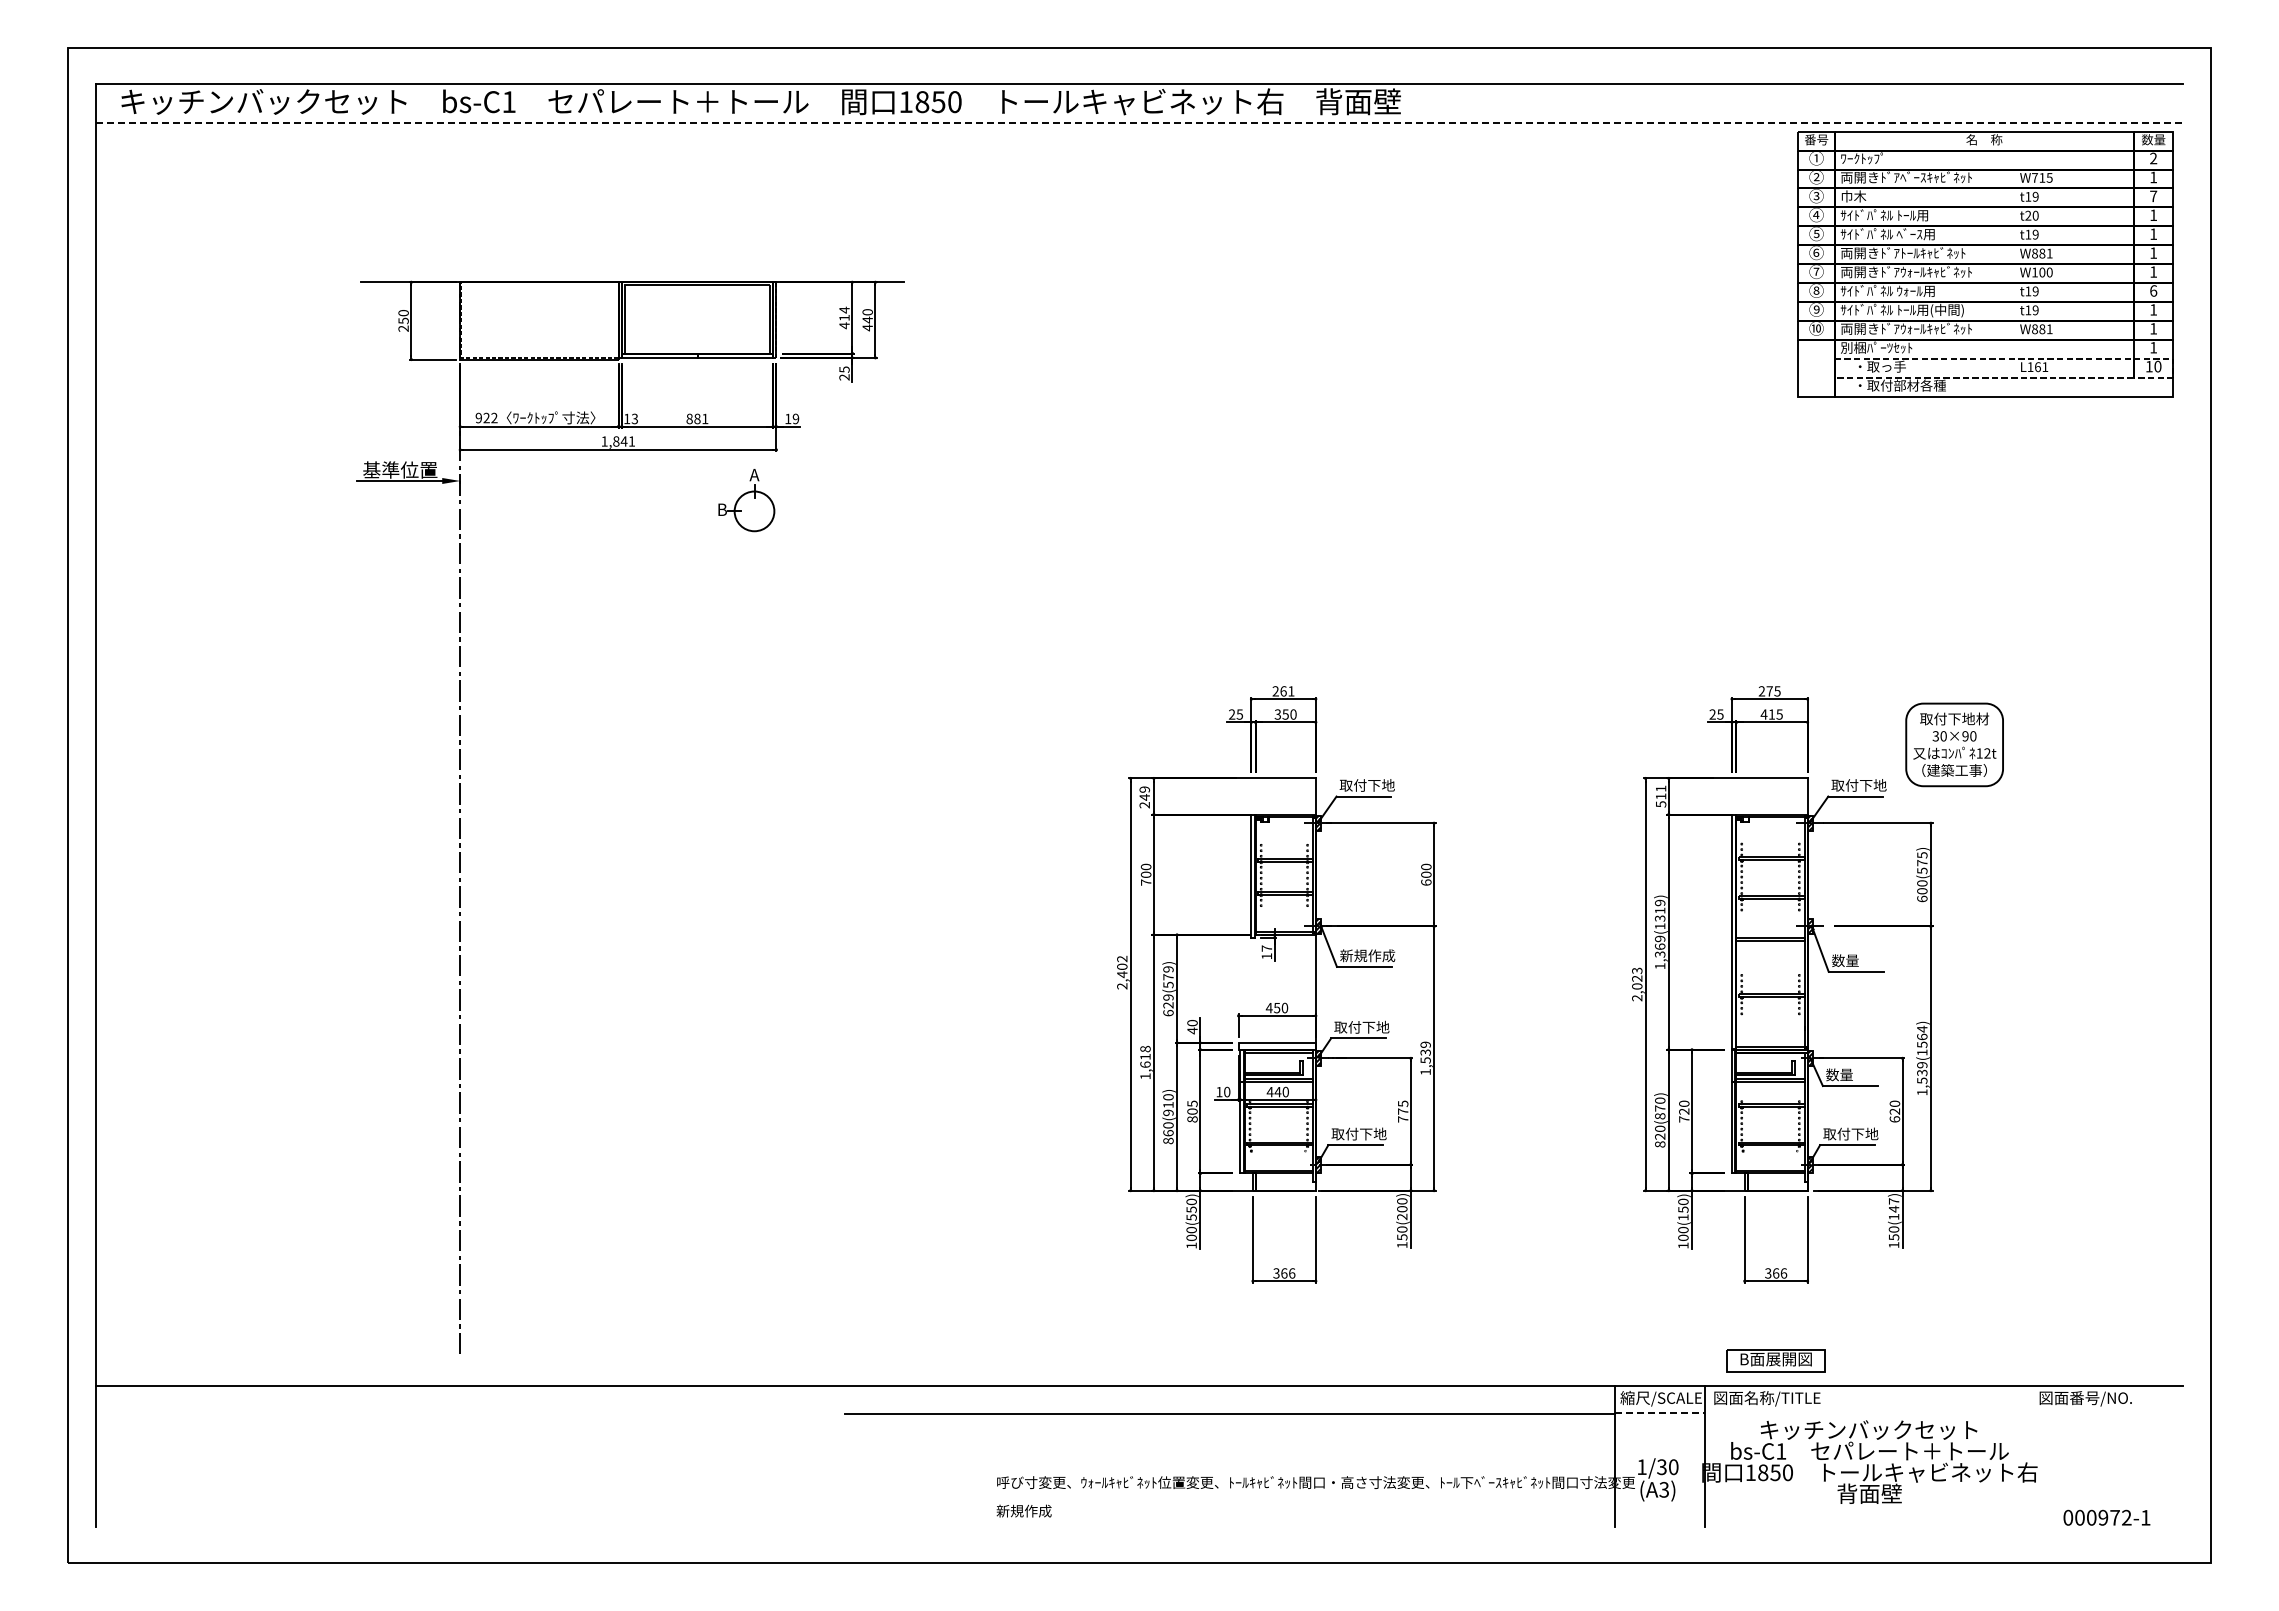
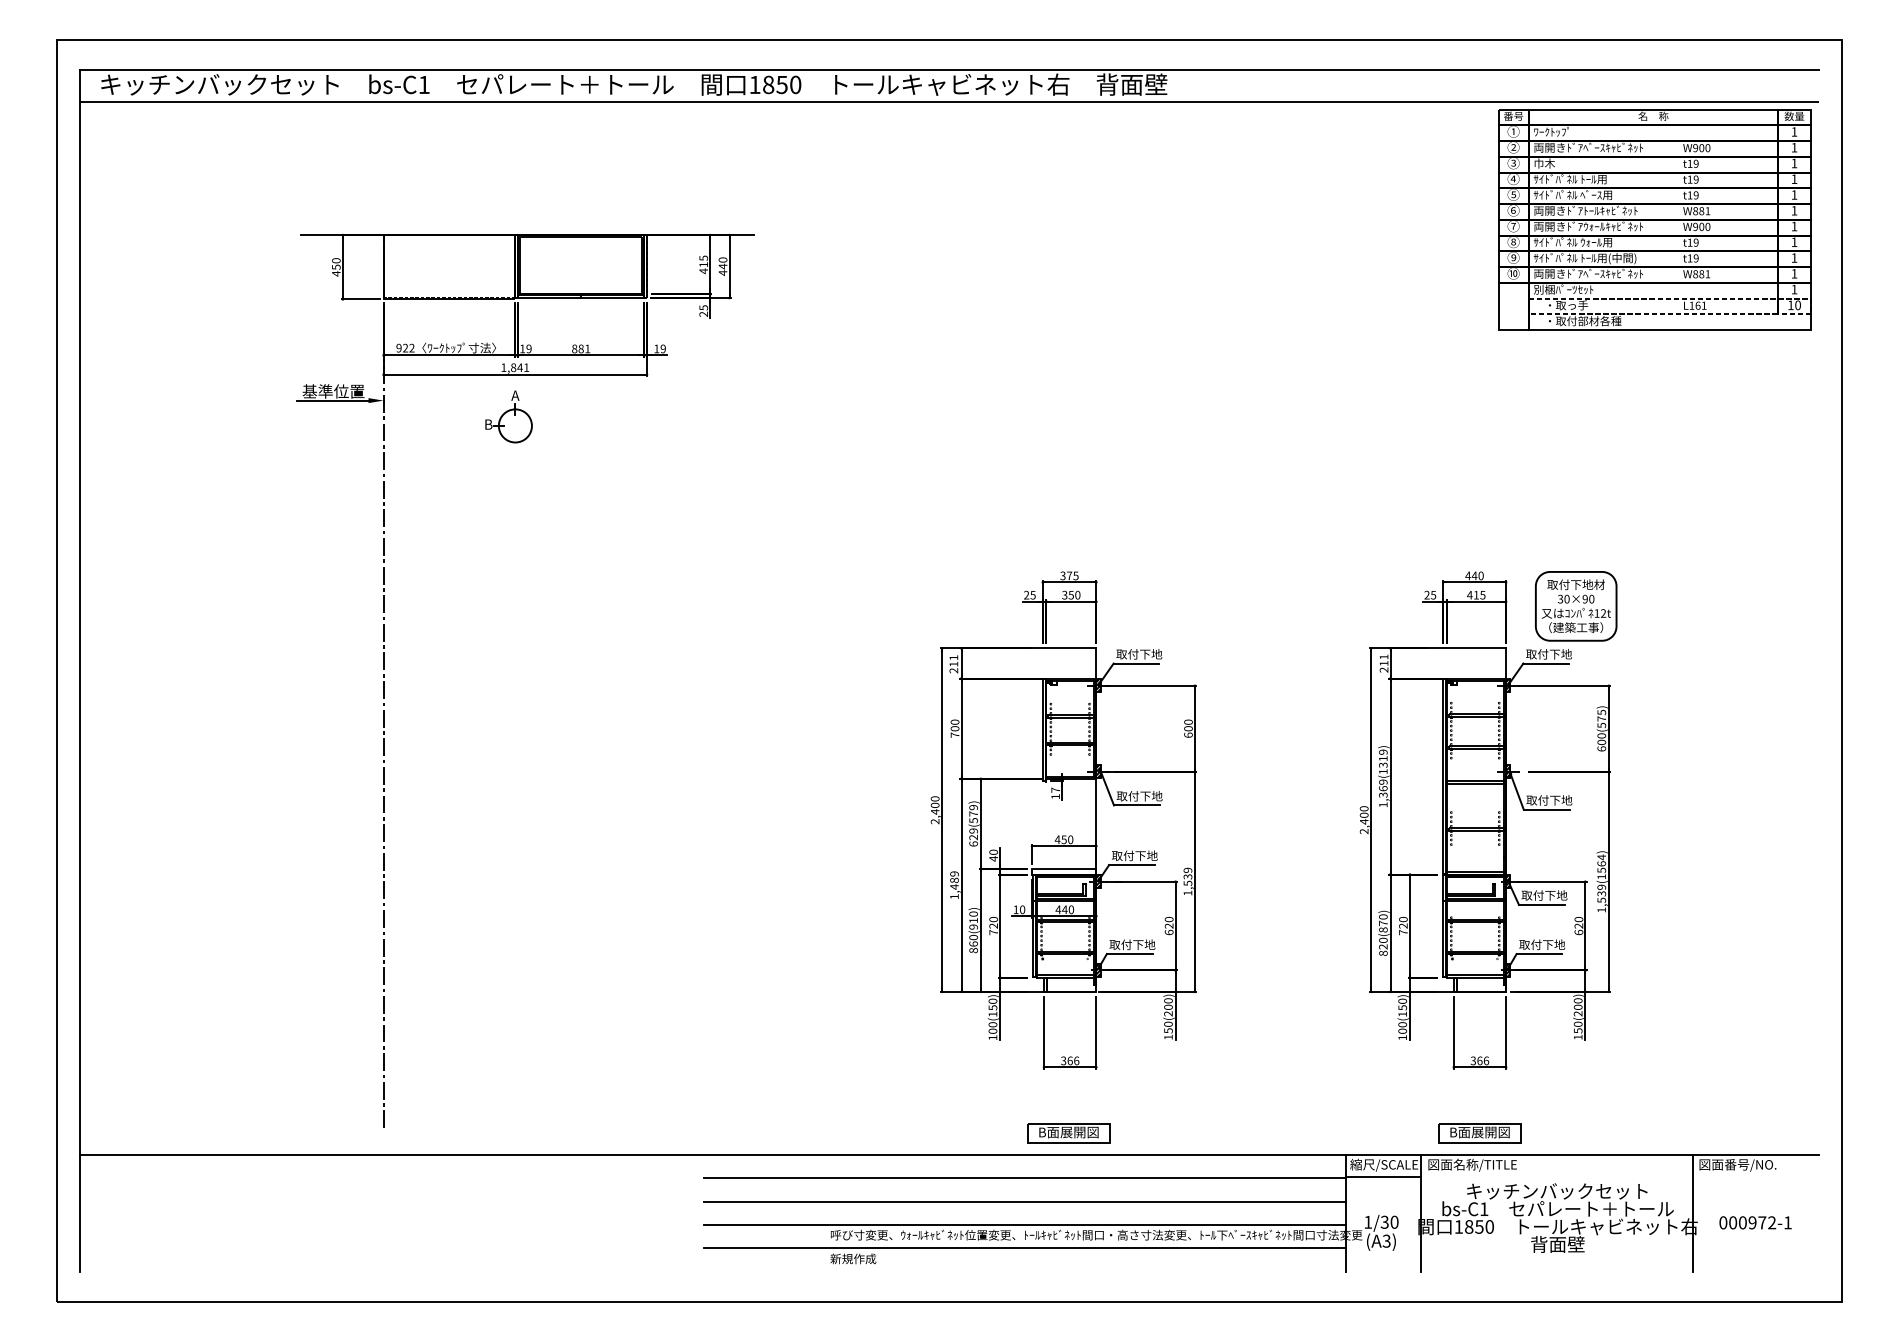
line: (1140, 123) -> (950, 102), dashed -> solid
text: (2153, 158) -> (1794, 131), 2 -> 1
text: (2042, 177) -> (1701, 147), W715 -> W900
text: (2153, 196) -> (1794, 163), 7 -> 1
text: (2031, 215) -> (1692, 179), t20 -> t19
text: (2034, 272) -> (1695, 226), W100 -> W900
text: (2153, 290) -> (1794, 241), 6 -> 1
text: (844, 309) -> (703, 257), 414 -> 415
text: (403, 328) -> (336, 273), 250 -> 450
text: (1913, 328) -> (1594, 273), 両開きﾄﾞｱｳｫｰﾙｷｬﾋﾞﾈｯﾄ -> 両開きﾄﾞｱﾍﾞｰｽｷｬﾋﾞﾈｯﾄ
text: (634, 419) -> (528, 349), 13 -> 19
part: (746, 500) -> (508, 416), moved
text: (1283, 691) -> (1069, 576), 261 -> 375
text: (1769, 691) -> (1474, 576), 275 -> 440
part: (1954, 744) -> (1576, 606), moved
text: (1144, 793) -> (953, 661), 249 -> 211
text: (1660, 804) -> (1383, 670), 511 -> 211
text: (1367, 955) -> (1139, 795), 新規作成 -> 取付下地
text: (1122, 958) -> (935, 798), 2,402 -> 2,400
text: (1858, 960) -> (1548, 800), 数量 -> 取付下地
text: (1637, 978) -> (1364, 815), 2,023 -> 2,400
text: (1145, 1056) -> (954, 880), 1,618 -> 1,489
text: (1853, 1074) -> (1544, 895), 数量 -> 取付下地
text: (1192, 1111) -> (993, 925), 805 -> 720
text: (1402, 1111) -> (1168, 925), 775 -> 620
text: (1893, 1209) -> (1577, 1007), 150(147) -> 150(200)
text: (1191, 1217) -> (992, 1014), 100(550) -> 100(150)
part: (1282, 1360) -> (1068, 1133), added
line: (1659, 1412) -> (1382, 1176), dashed -> solid
line: (1229, 1442) -> (1024, 1201), added
line: (2031, 1456) -> (1692, 1213), added
line: (1229, 1470) -> (1024, 1225), added
line: (1229, 1498) -> (1024, 1248), added
text: (2106, 1517) -> (1755, 1222), moved

